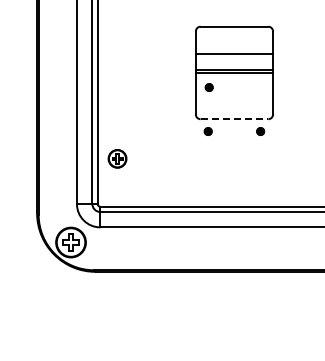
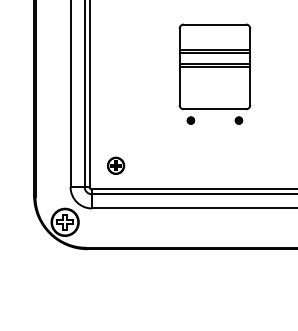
line: (233, 57) -> (214, 52), added
part: (208, 87) -> (191, 80), removed
line: (234, 119) -> (214, 109), dashed -> solid
part: (117, 158) -> (116, 165), moved

